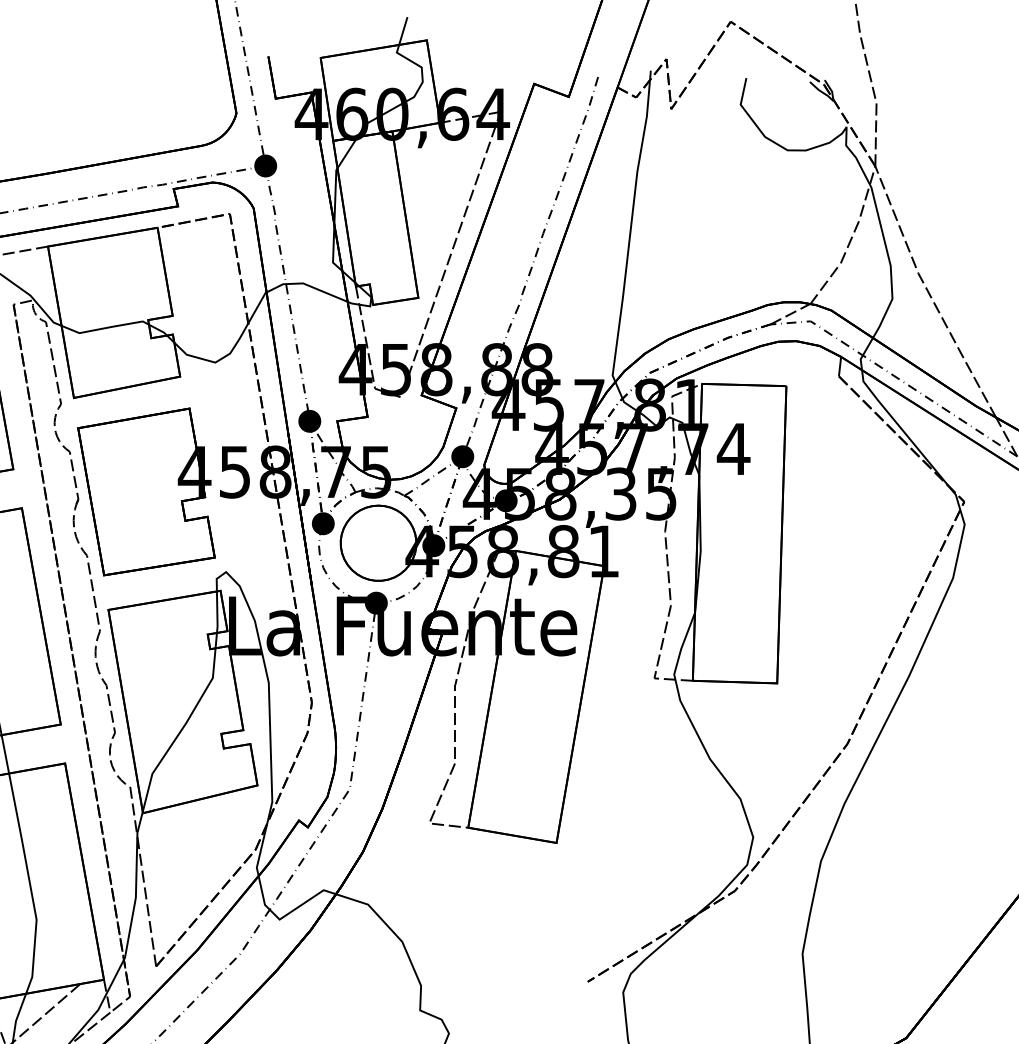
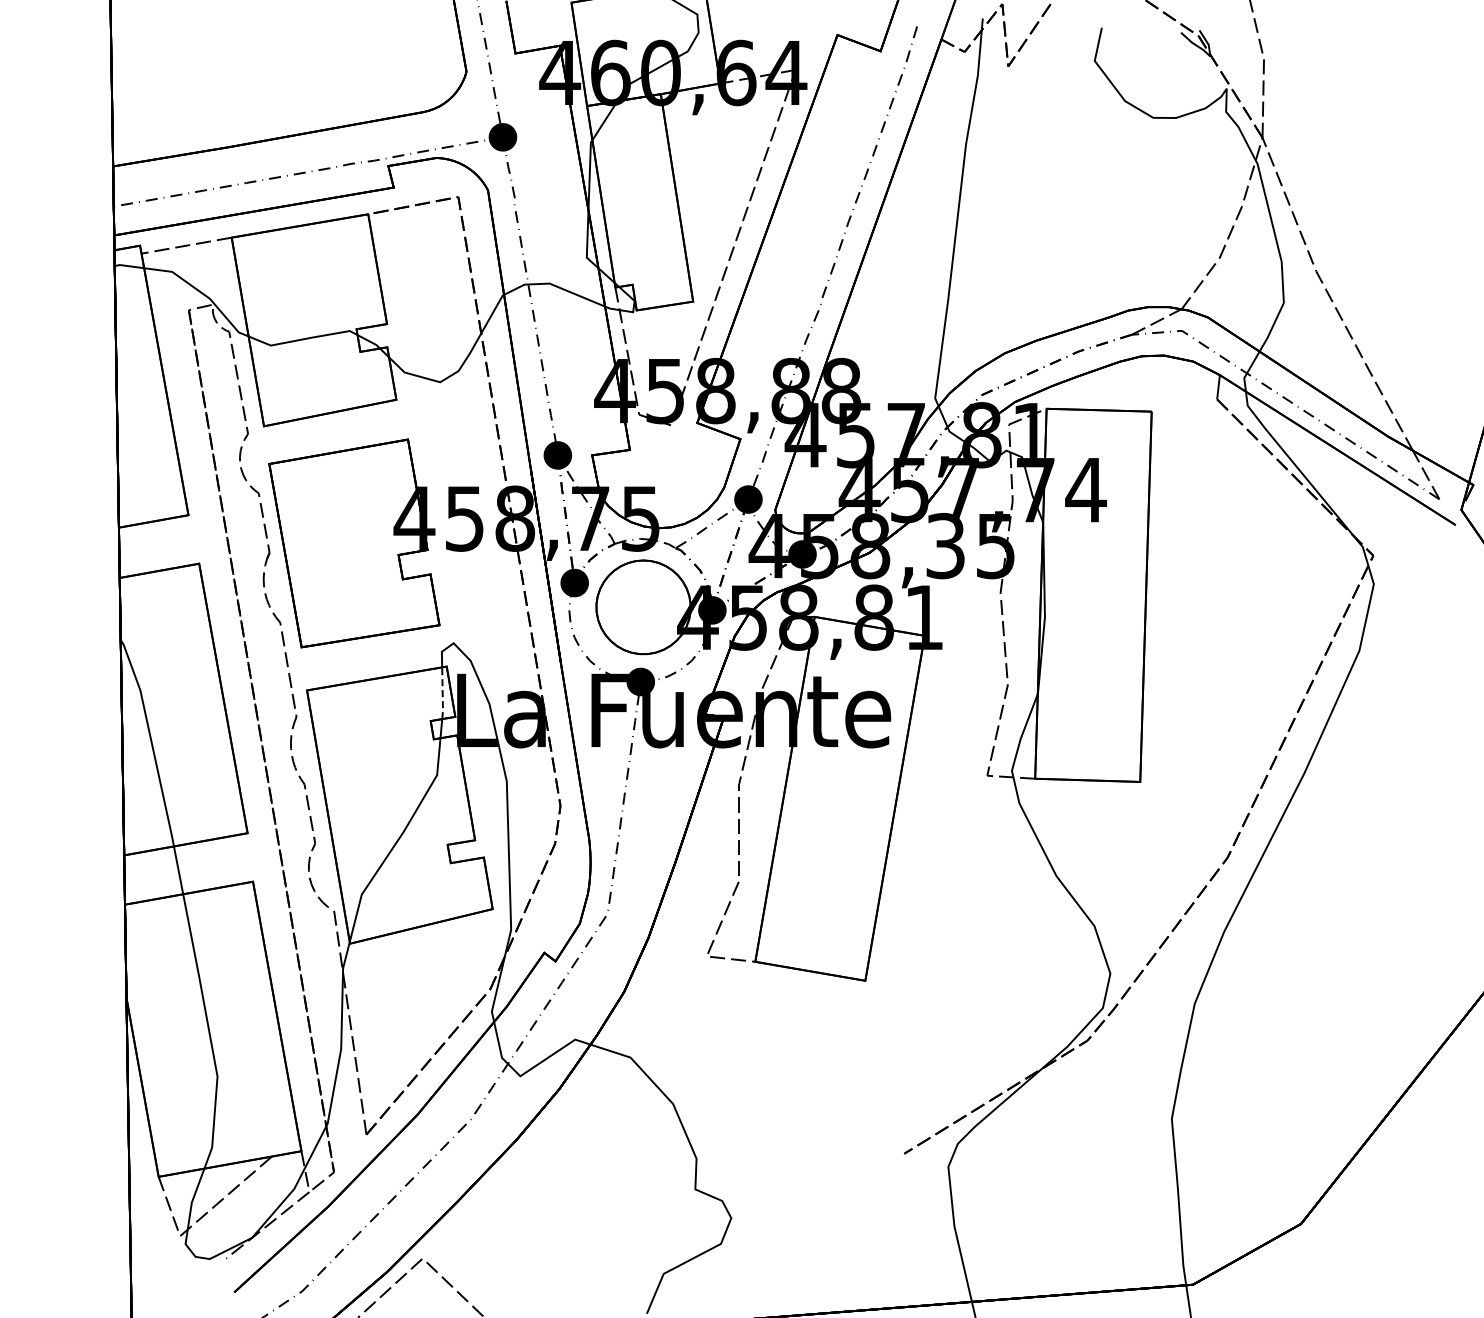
line: (217, 613) -> (442, 694), solid -> dashed

